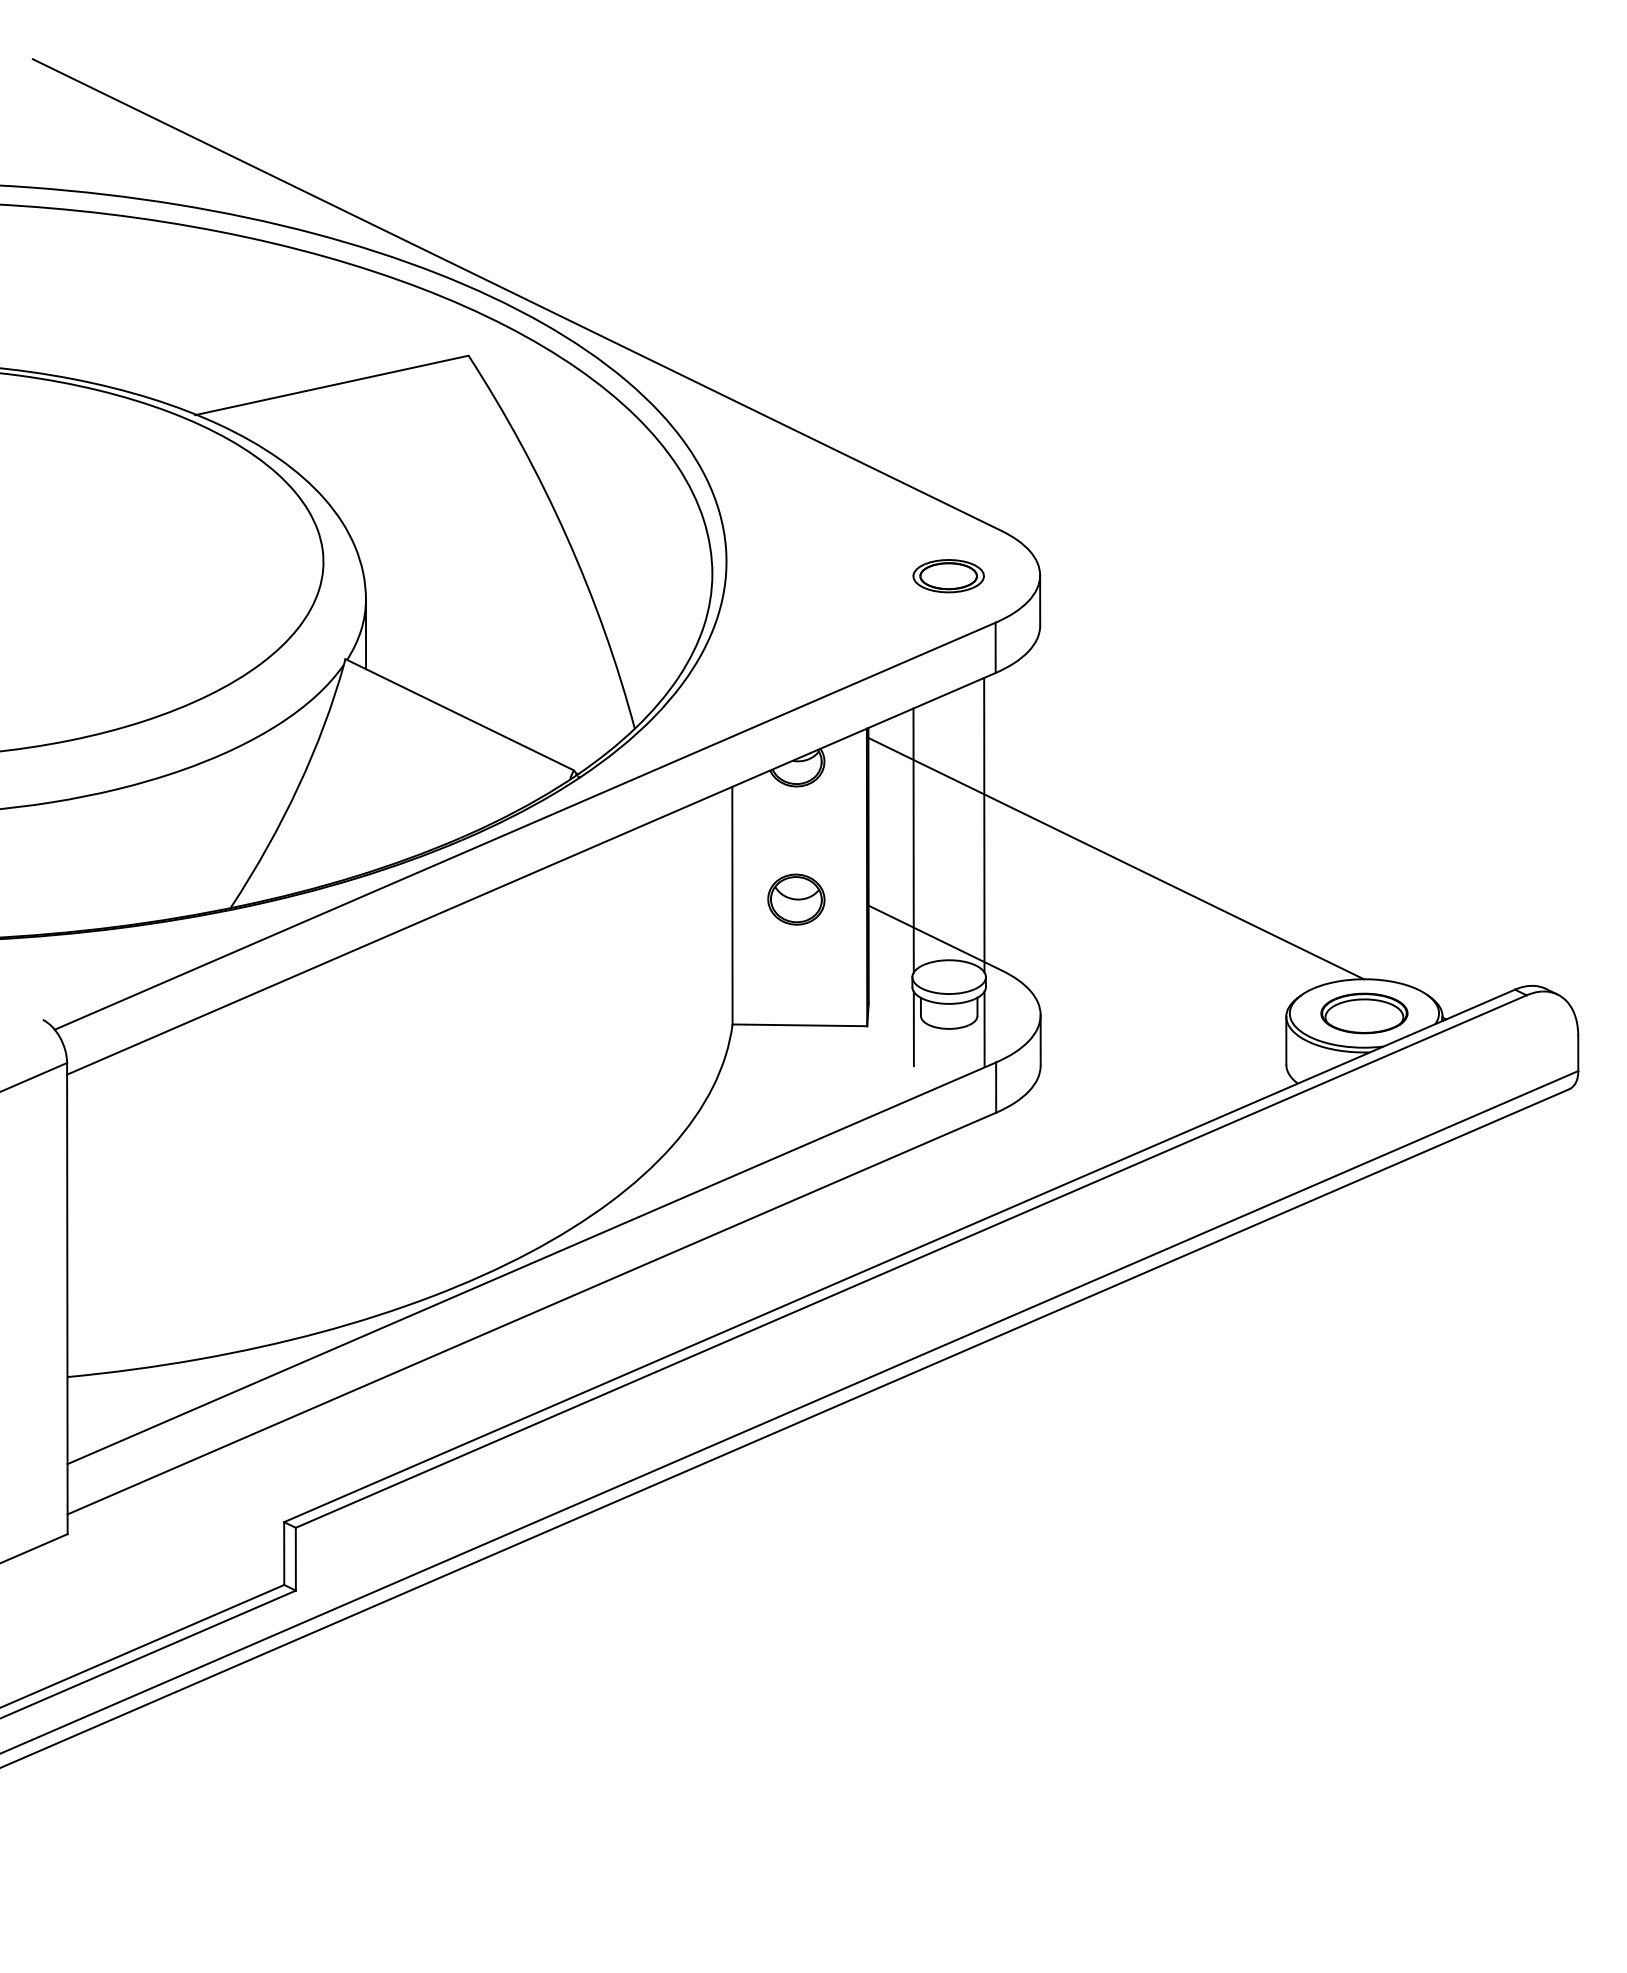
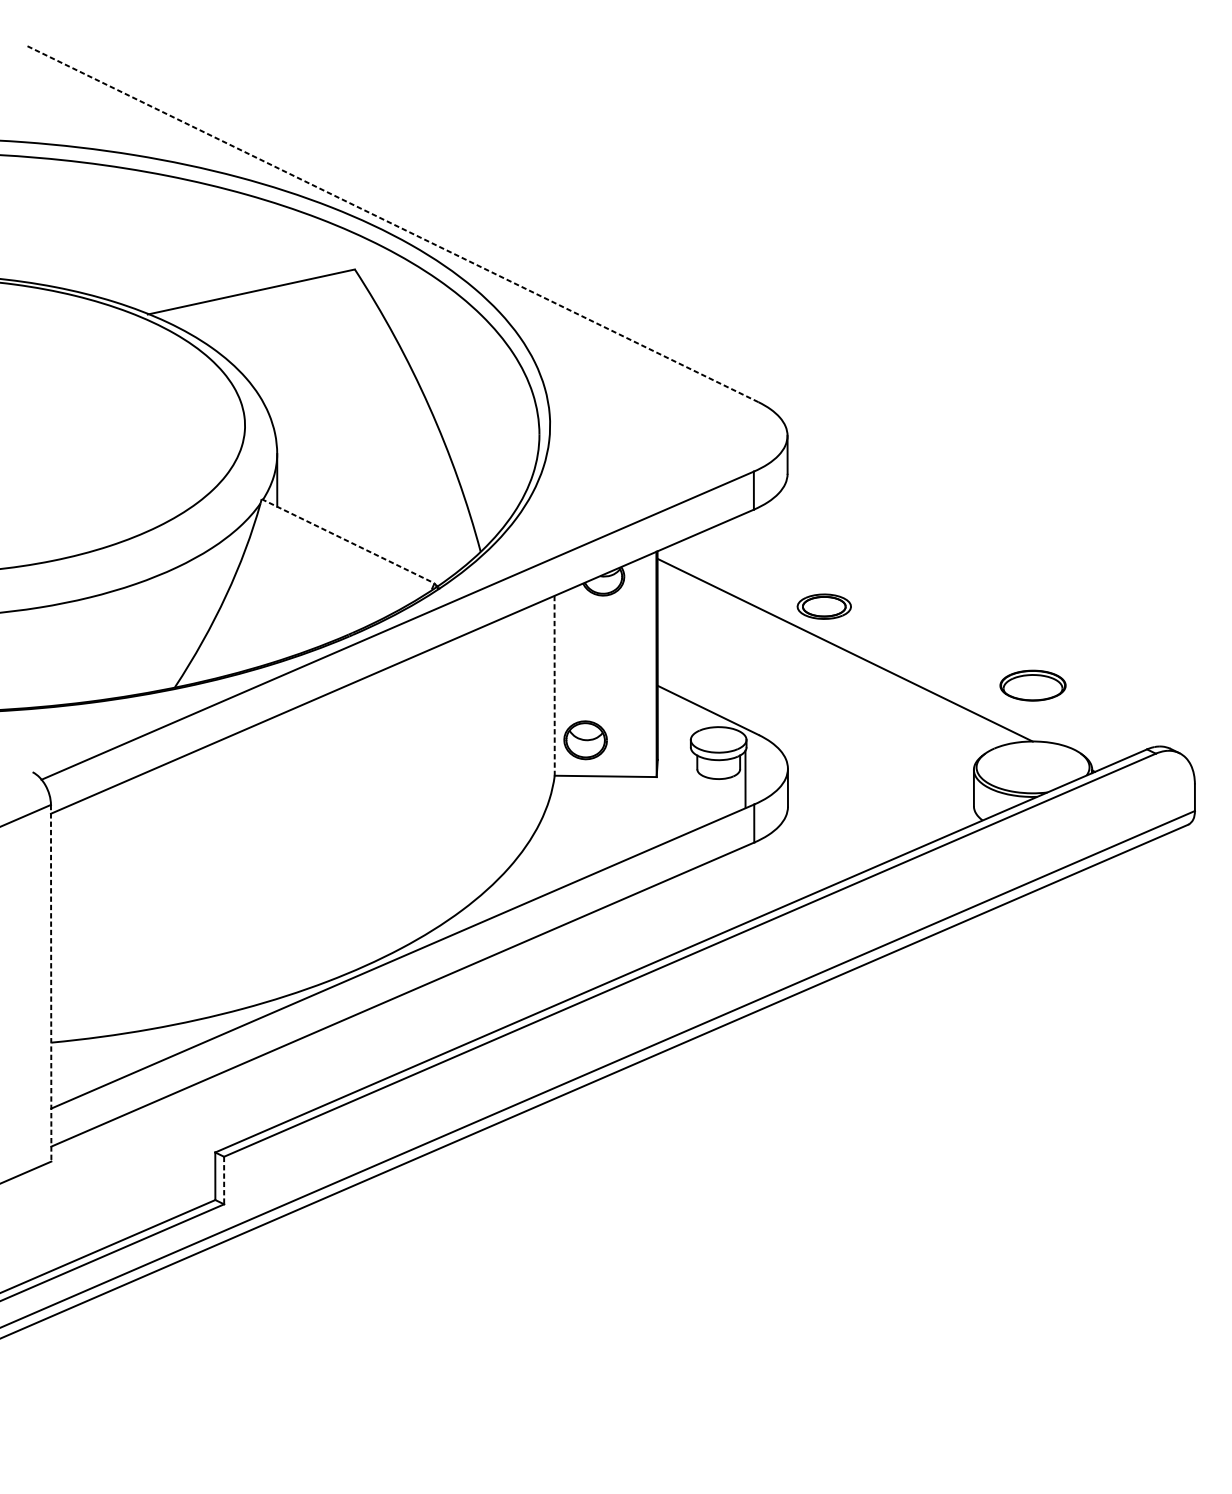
line: (517, 295) -> (391, 223), solid -> dashed
part: (948, 576) -> (824, 606), moved
line: (460, 714) -> (348, 541), solid -> dashed
line: (984, 824) -> (745, 624), removed
line: (913, 840) -> (691, 636), removed
part: (796, 899) -> (585, 740), moved
line: (732, 905) -> (554, 685), solid -> dashed
part: (1364, 1013) -> (1033, 685), moved
line: (913, 1028) -> (691, 778), removed
line: (67, 1298) -> (51, 983), solid -> dashed
line: (295, 1559) -> (223, 1180), solid -> dashed

